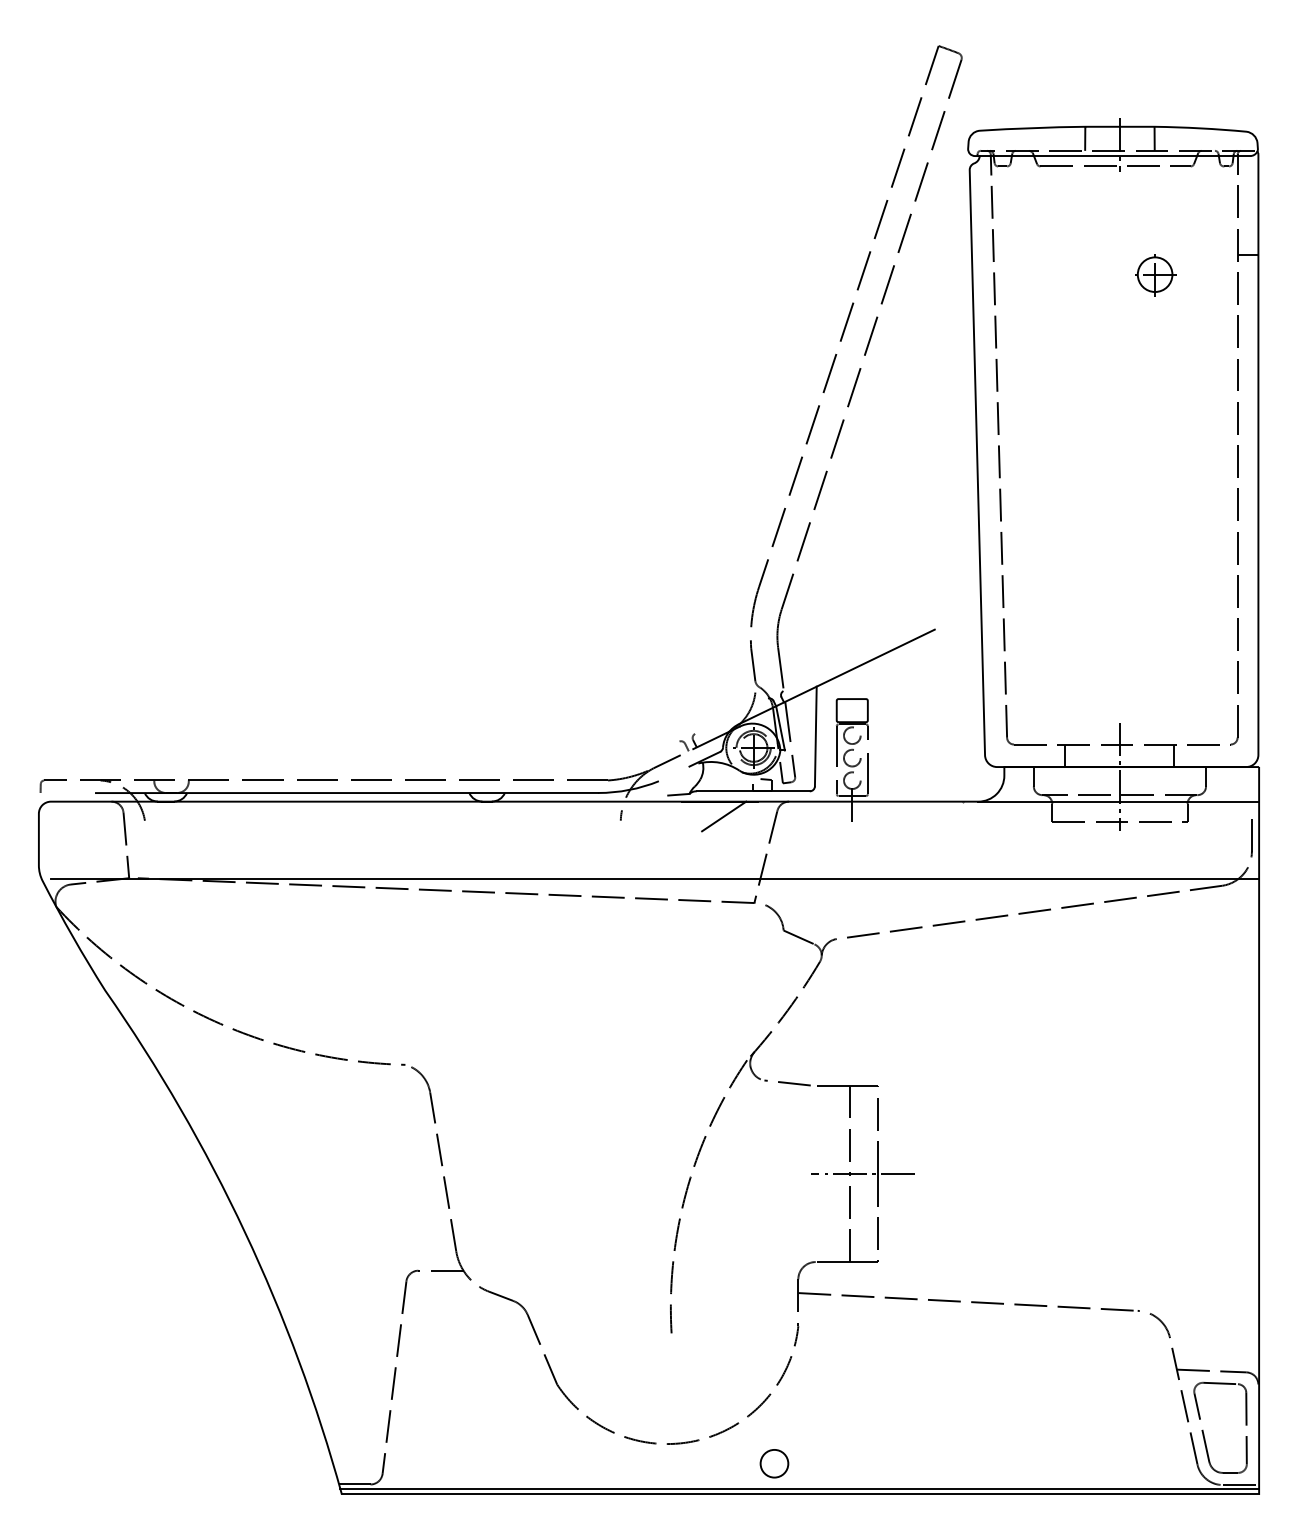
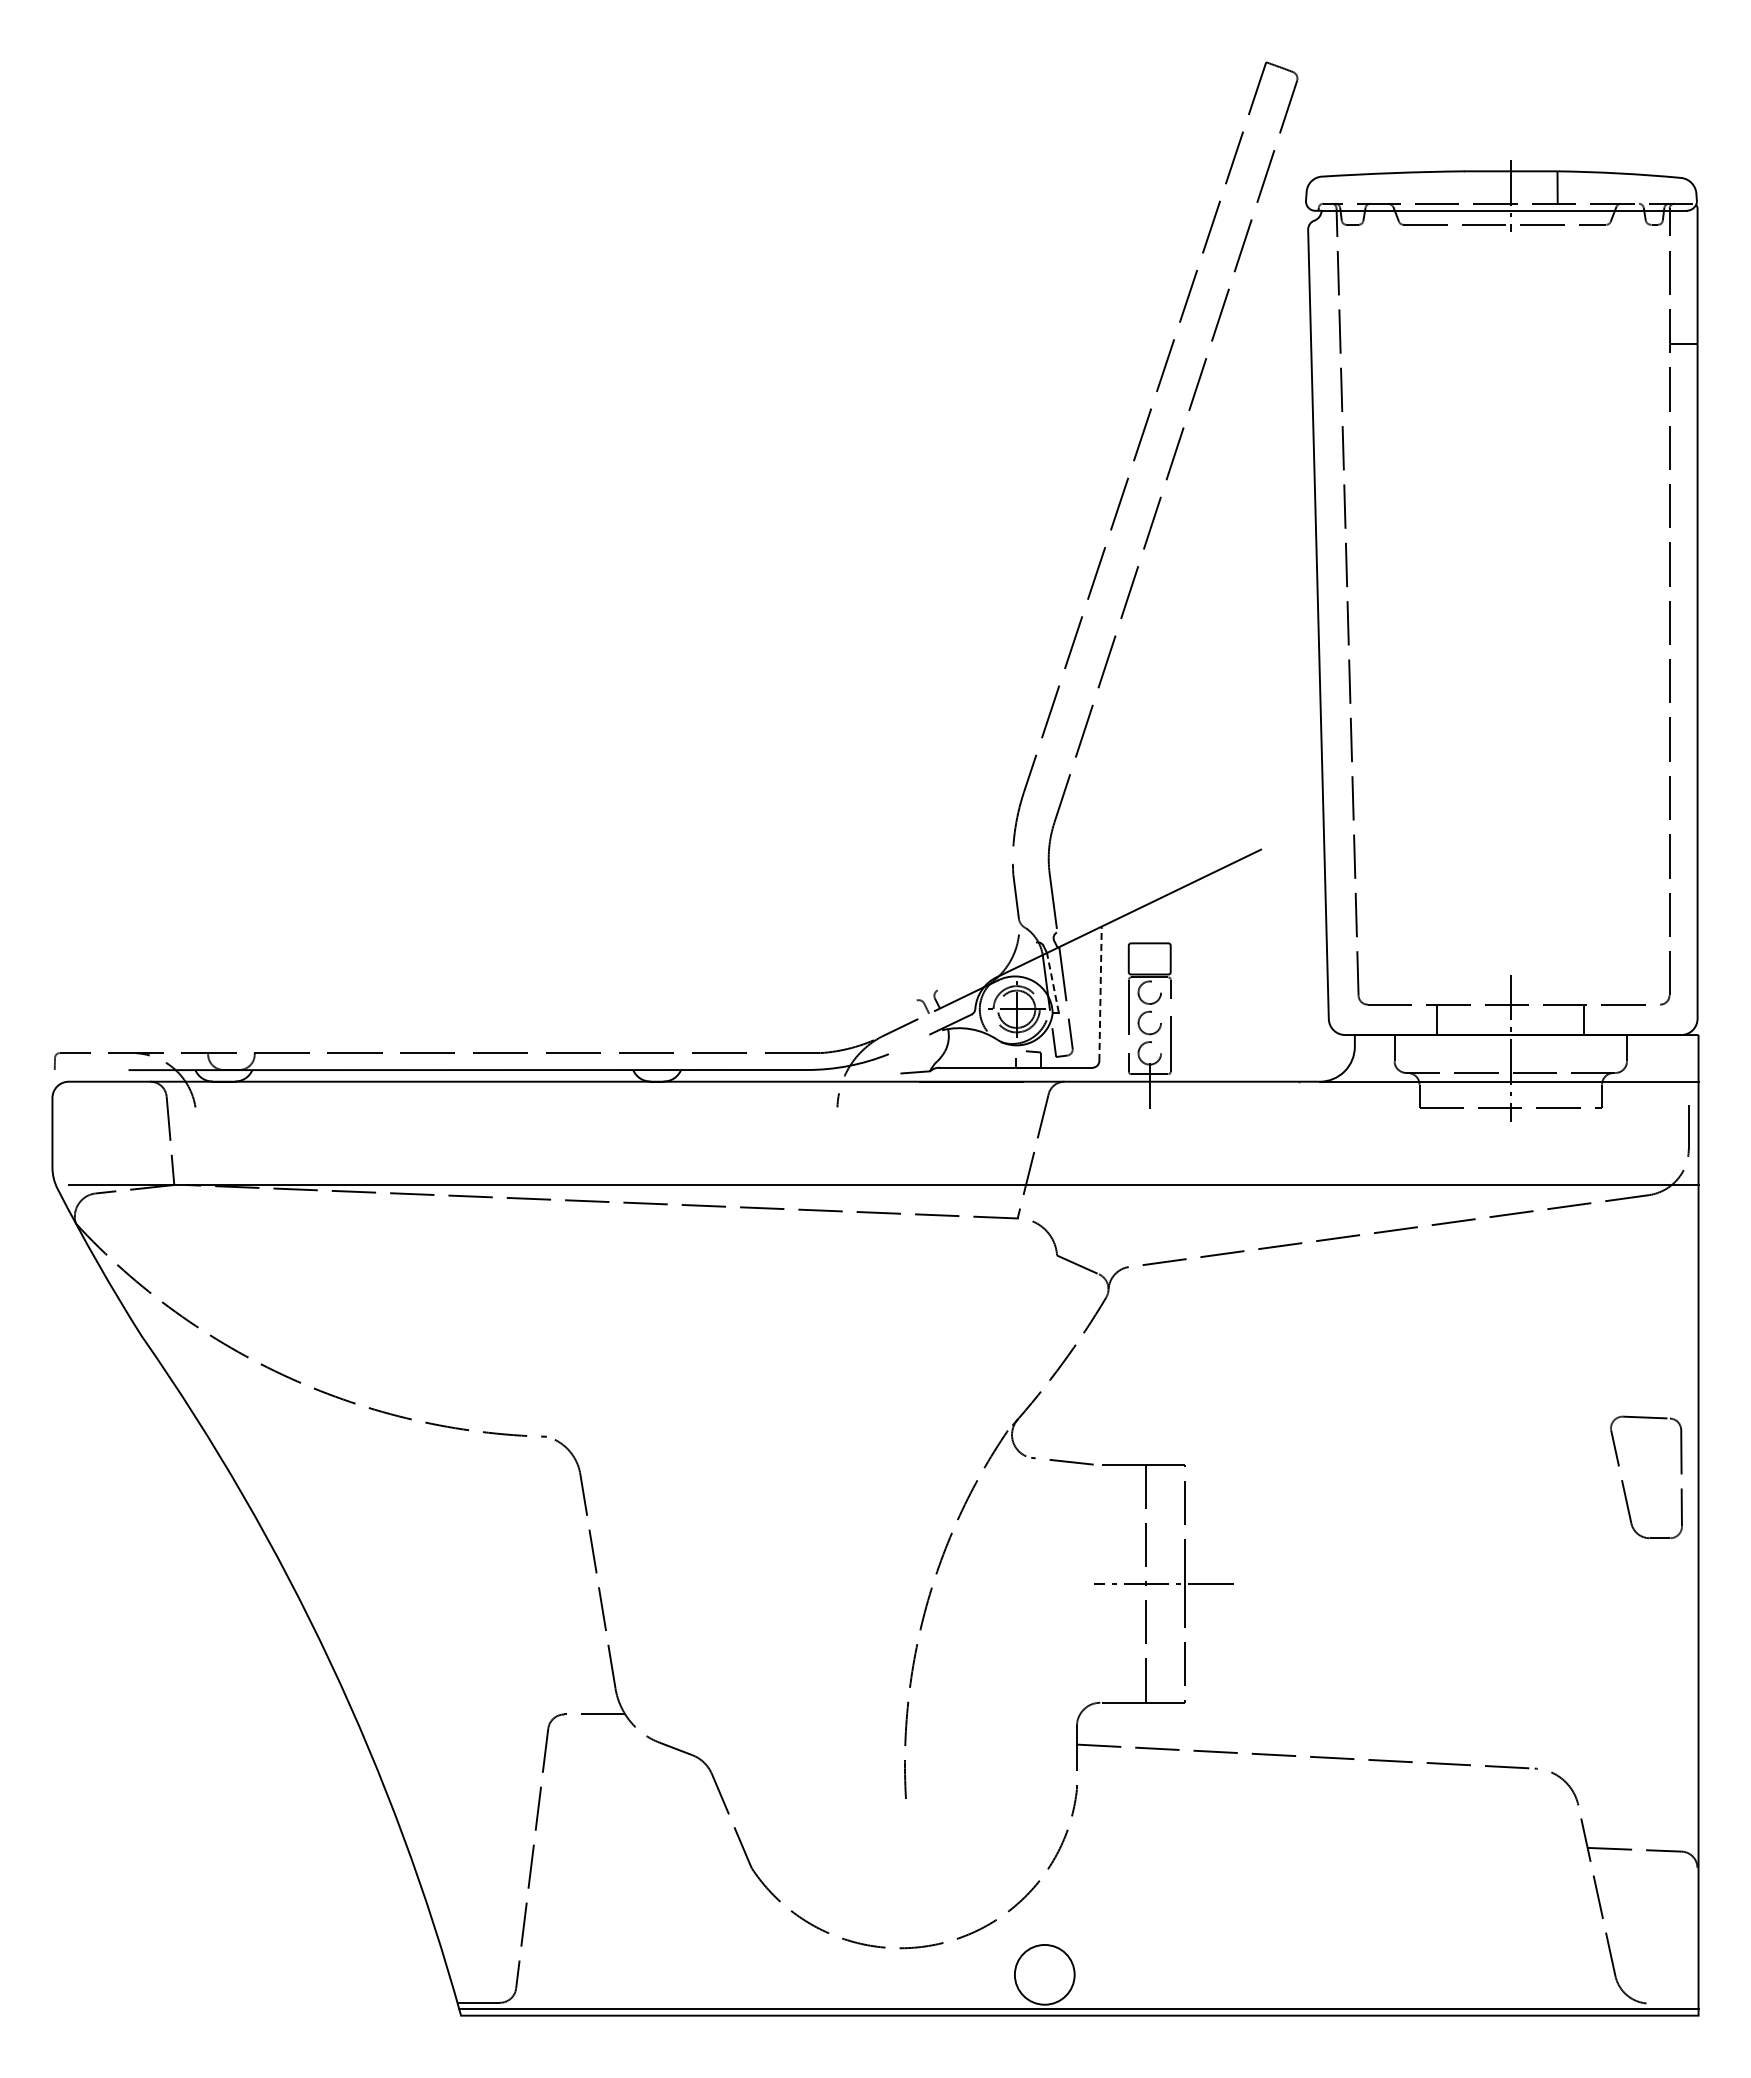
line: (1084, 138) -> (1463, 187), removed
part: (1156, 275) -> (1559, 371), removed
line: (780, 728) -> (1052, 982), solid -> dashed
line: (815, 736) -> (1100, 993), solid -> dashed
line: (723, 816) -> (976, 1101), removed
part: (1203, 1430) -> (1623, 1481), moved
circle: (774, 1463) -> (1044, 1974), size x1.6
line: (1240, 1484) -> (1673, 2003), removed

